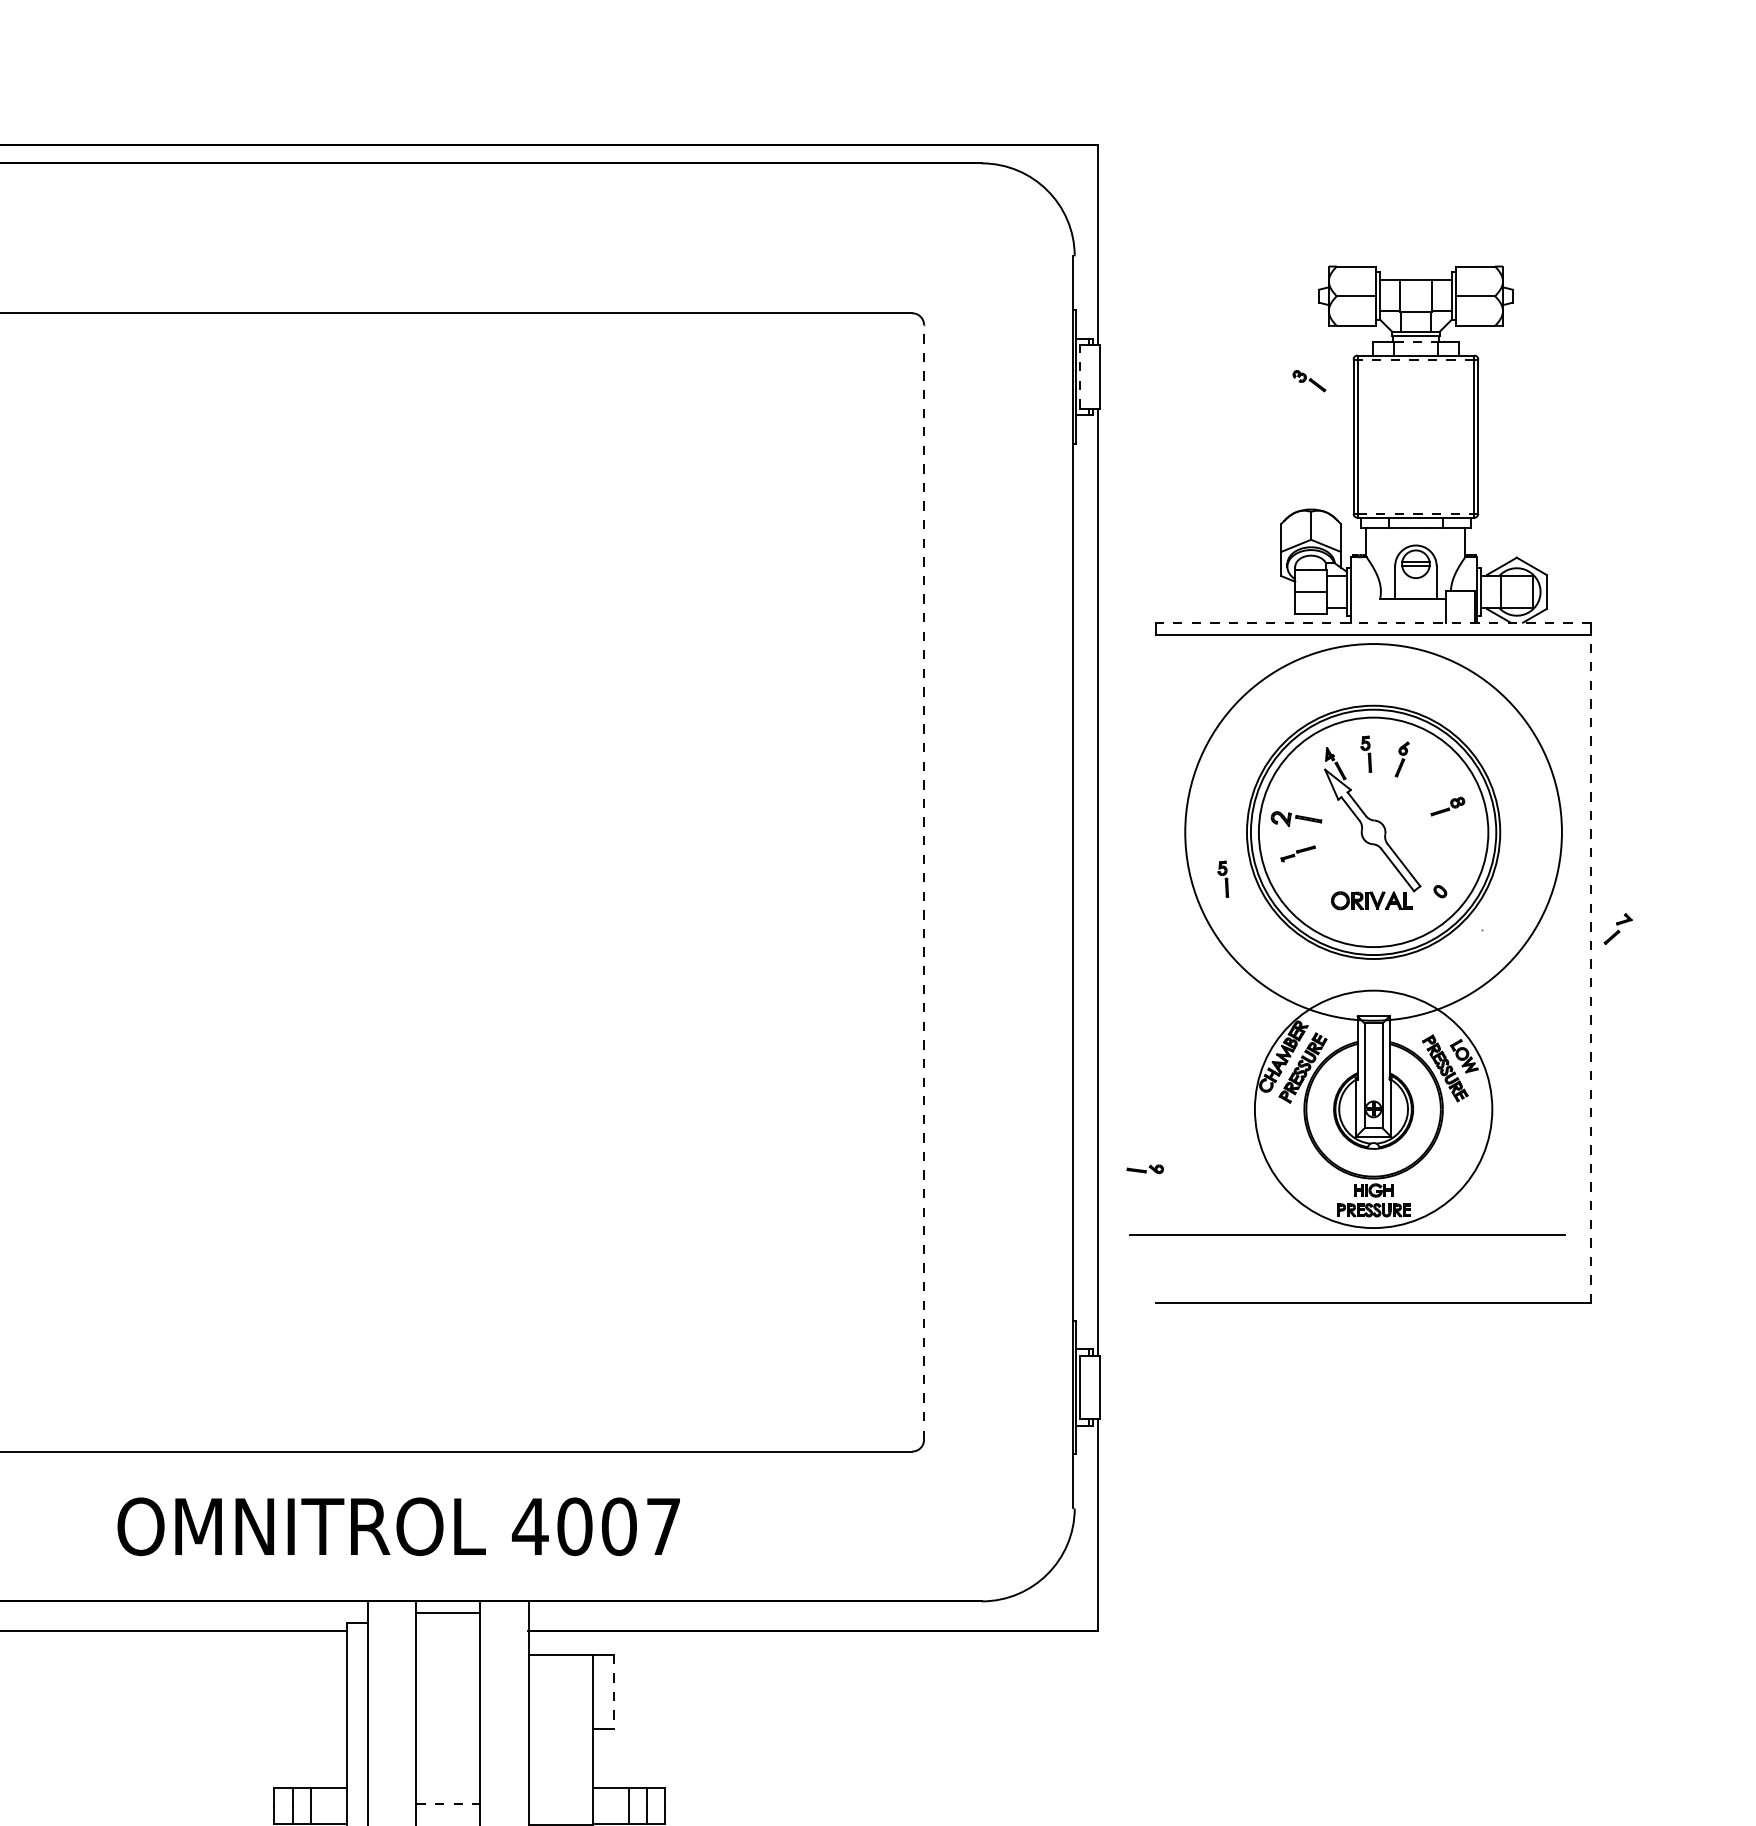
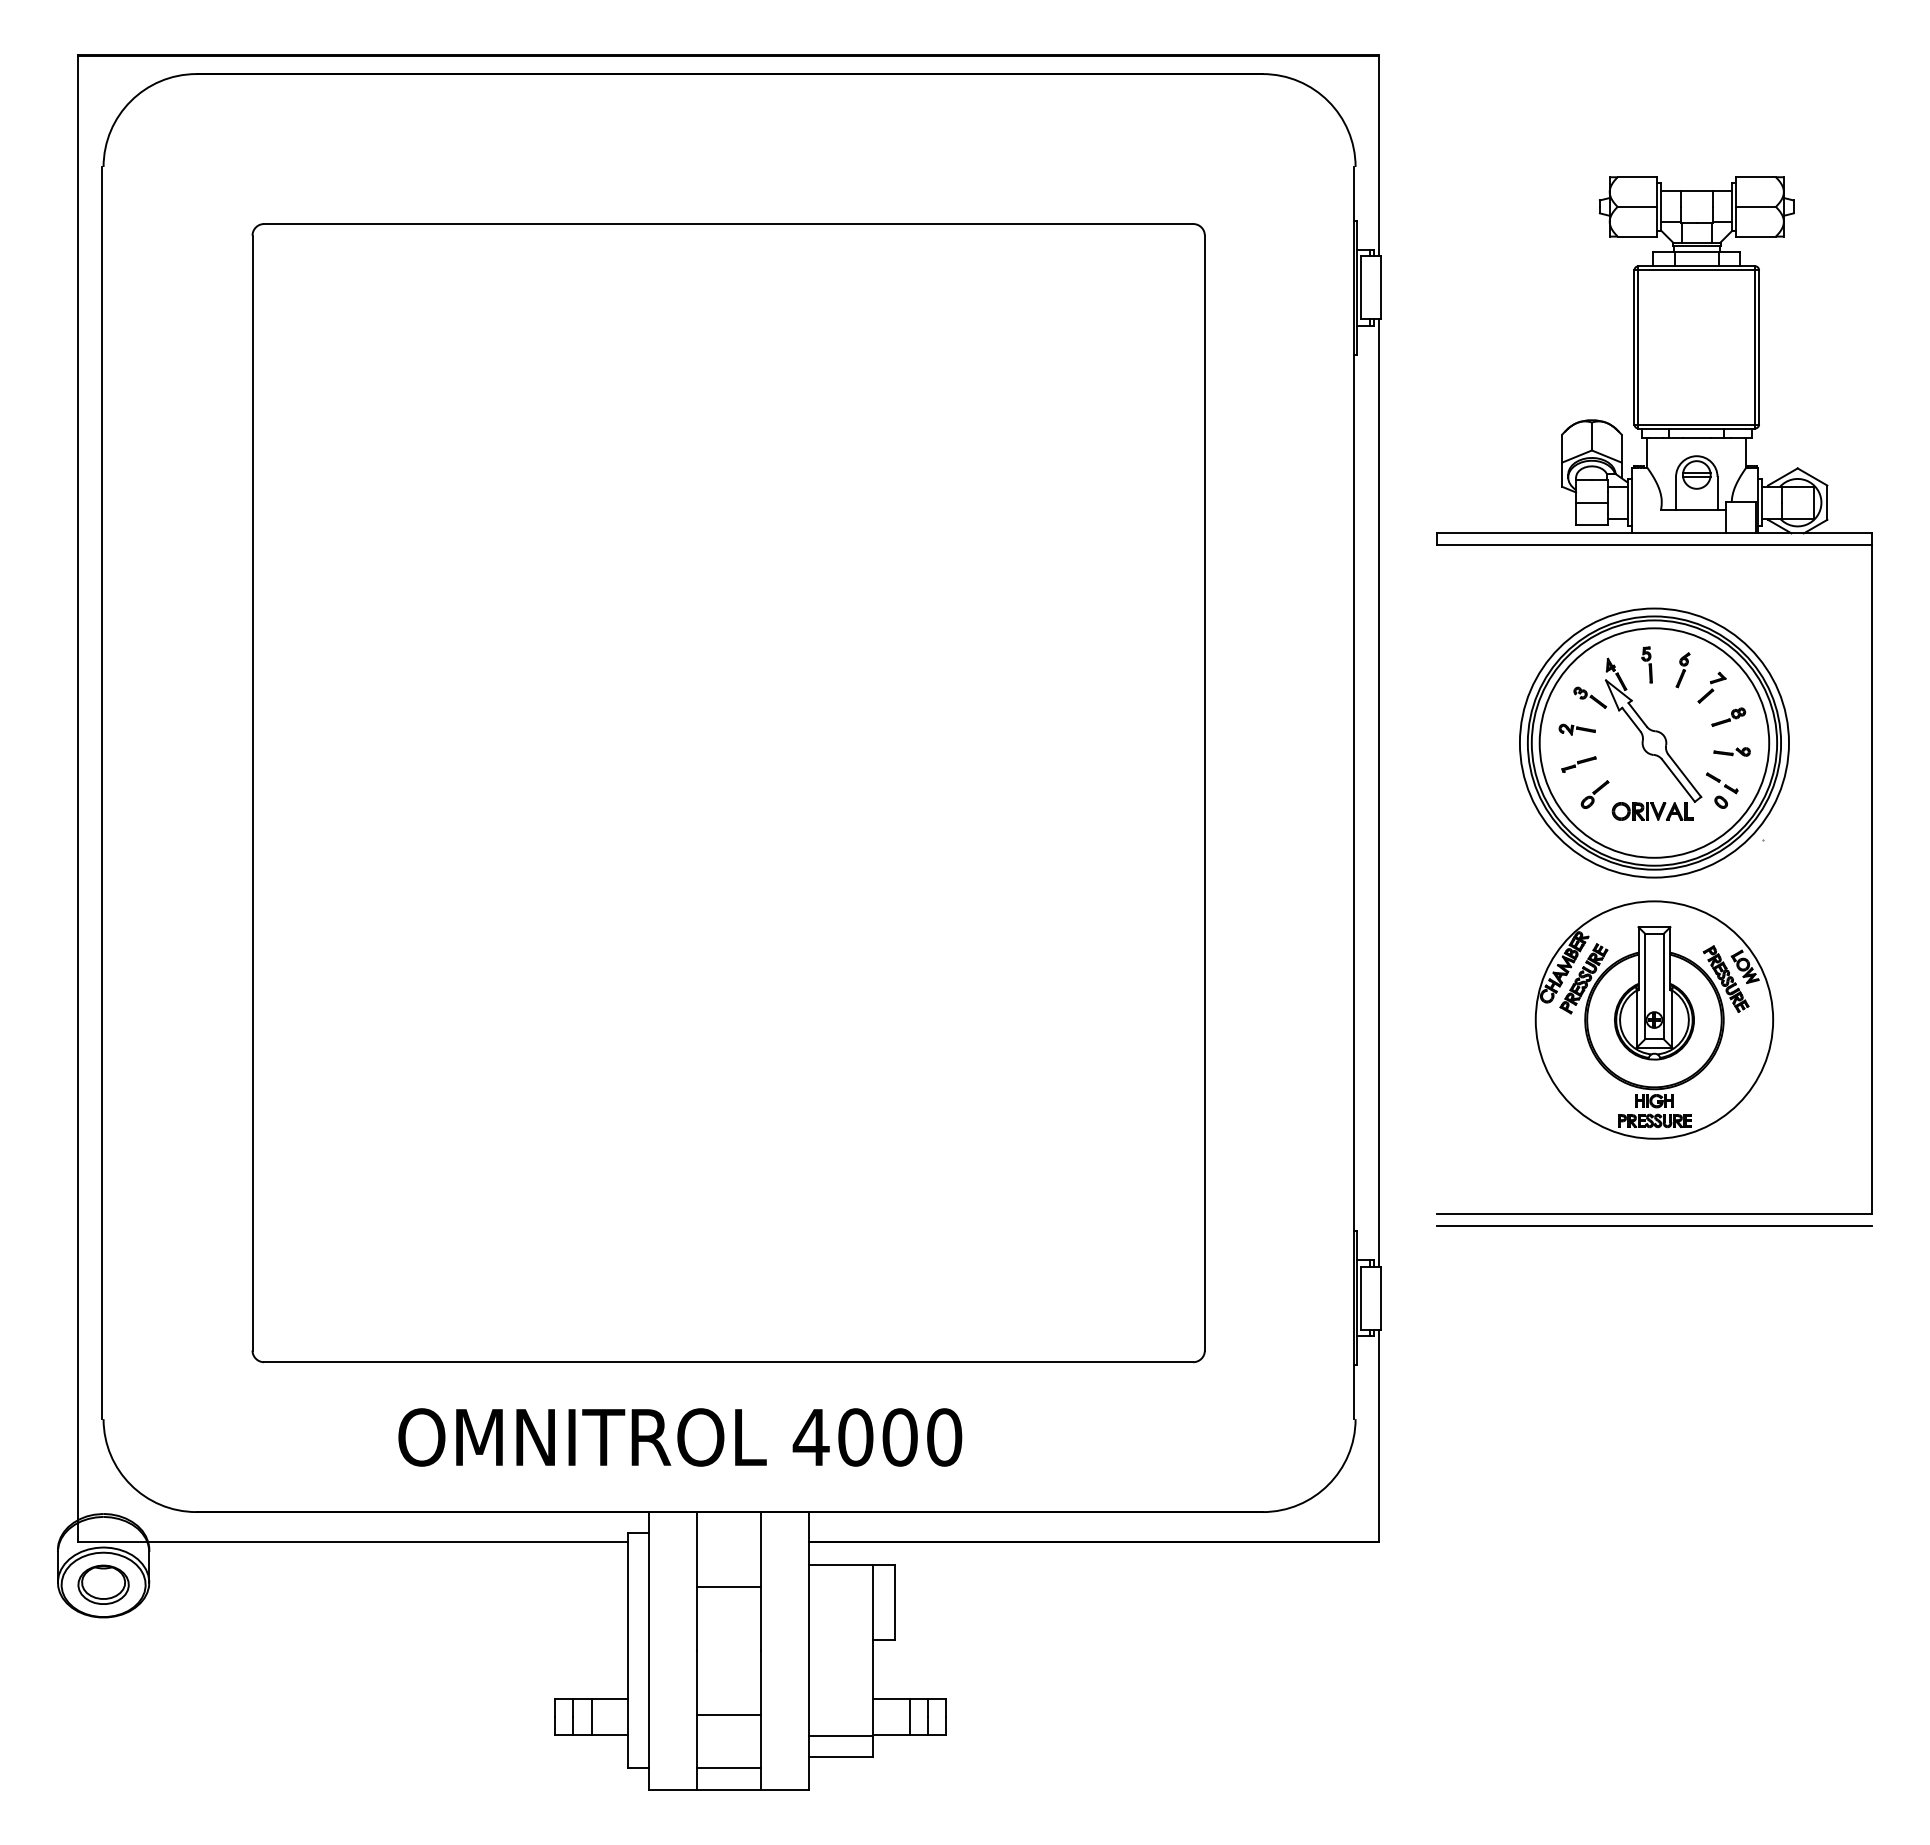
line: (1415, 341) -> (1696, 252), dashed -> solid
line: (1415, 359) -> (1696, 270), dashed -> solid
line: (1080, 376) -> (1361, 287), dashed -> solid
part: (1309, 380) -> (1590, 697), moved
line: (1416, 513) -> (1697, 424), dashed -> solid
line: (1373, 622) -> (1654, 533), dashed -> solid
part: (1295, 818) -> (1576, 729), size x0.71
circle: (1373, 831) -> (1654, 742), size x0.71
part: (1441, 872) -> (1722, 783), added
part: (1222, 878) -> (1503, 789), removed
line: (923, 881) -> (1204, 792), dashed -> solid
part: (1313, 883) -> (1594, 794), added
part: (1617, 928) -> (1711, 687), moved
line: (1591, 968) -> (1872, 879), dashed -> solid
part: (1144, 1168) -> (1731, 751), moved
line: (1347, 1234) -> (1654, 1225), moved
text: (663, 1526) -> (944, 1437), 4007 -> 4000
line: (448, 1612) -> (729, 1586), moved
line: (613, 1692) -> (894, 1603), dashed -> solid
line: (448, 1803) -> (729, 1714), dashed -> solid

